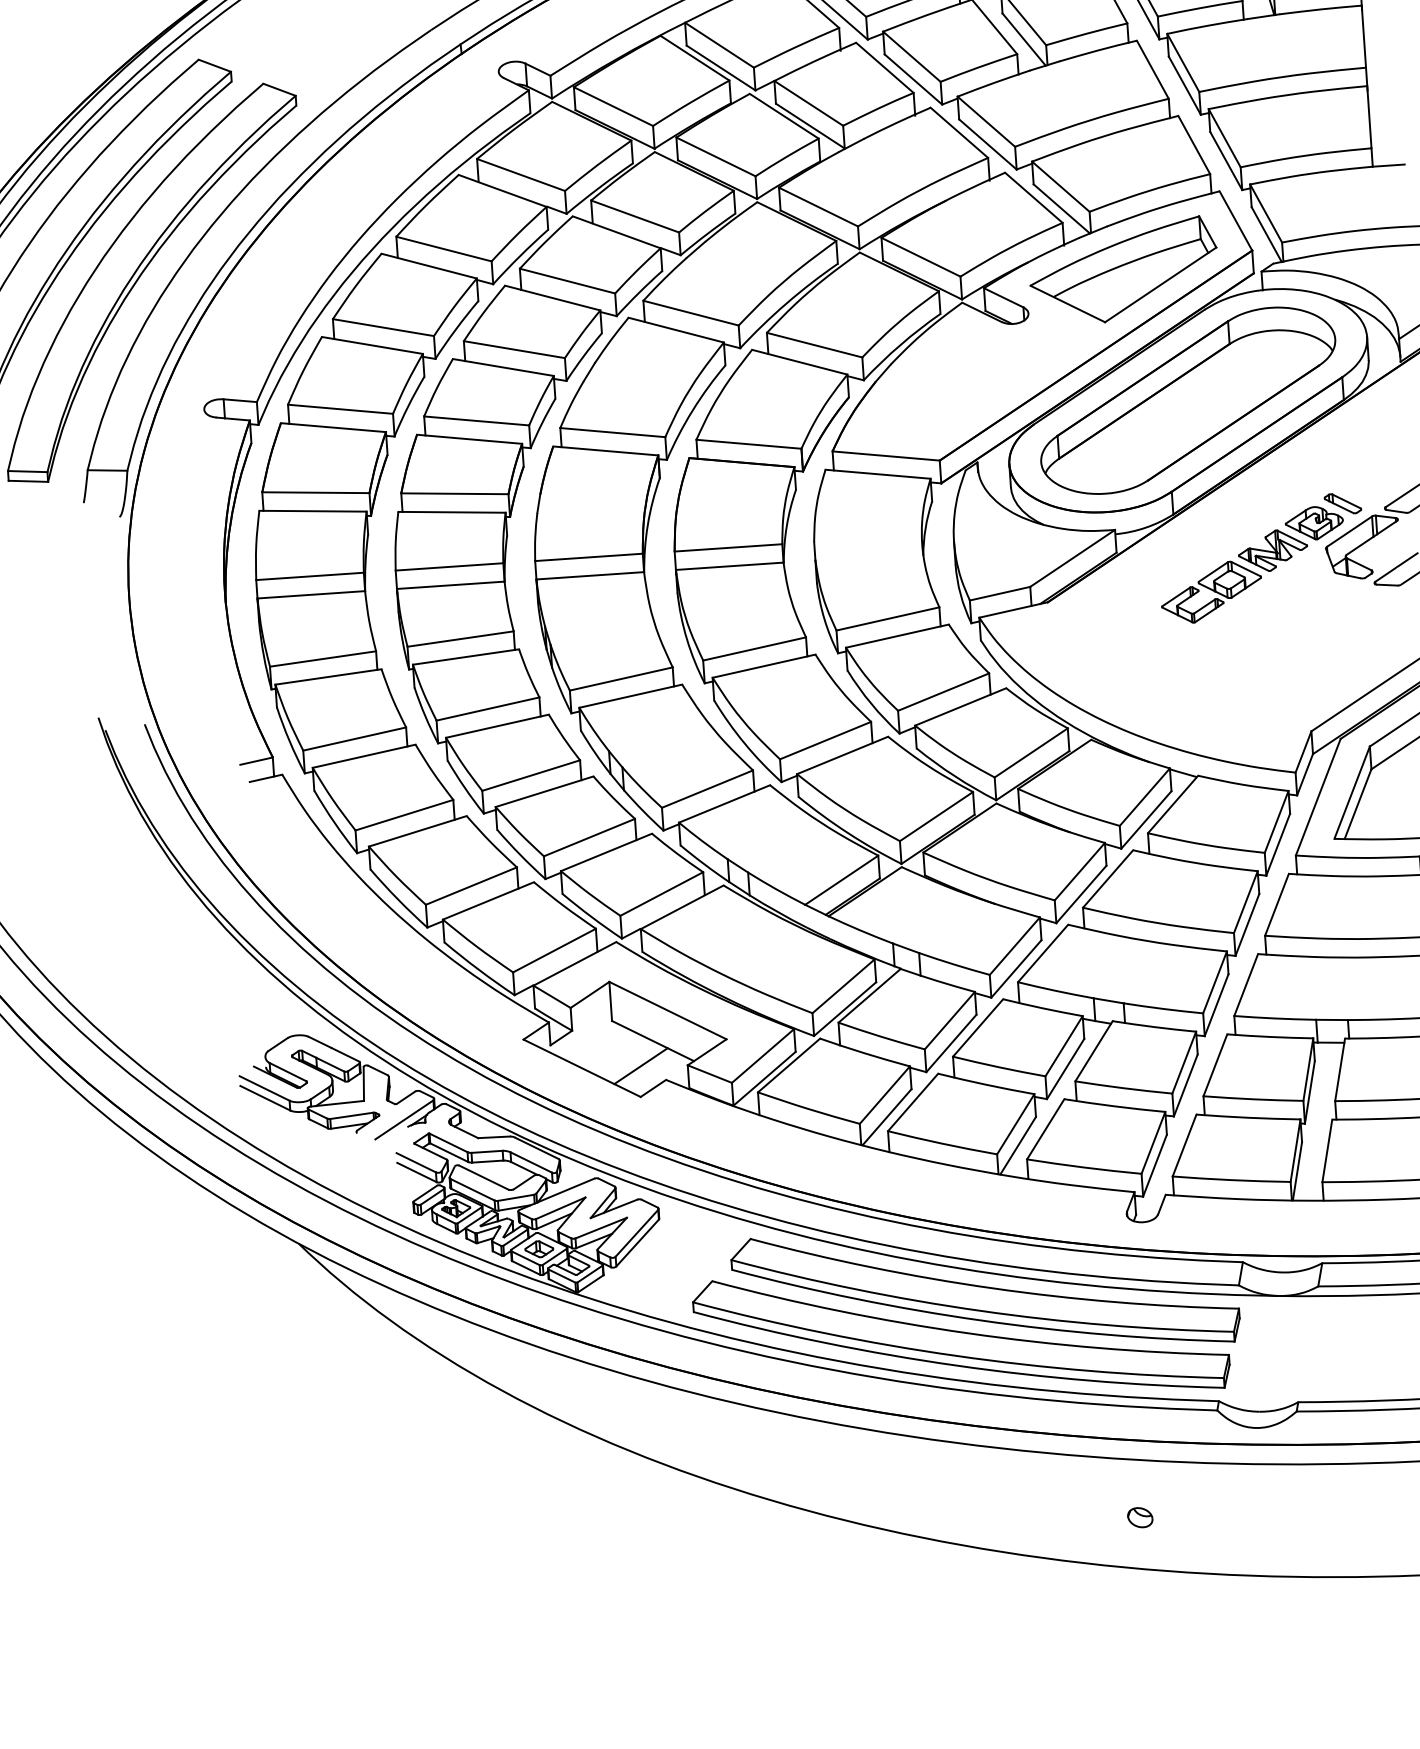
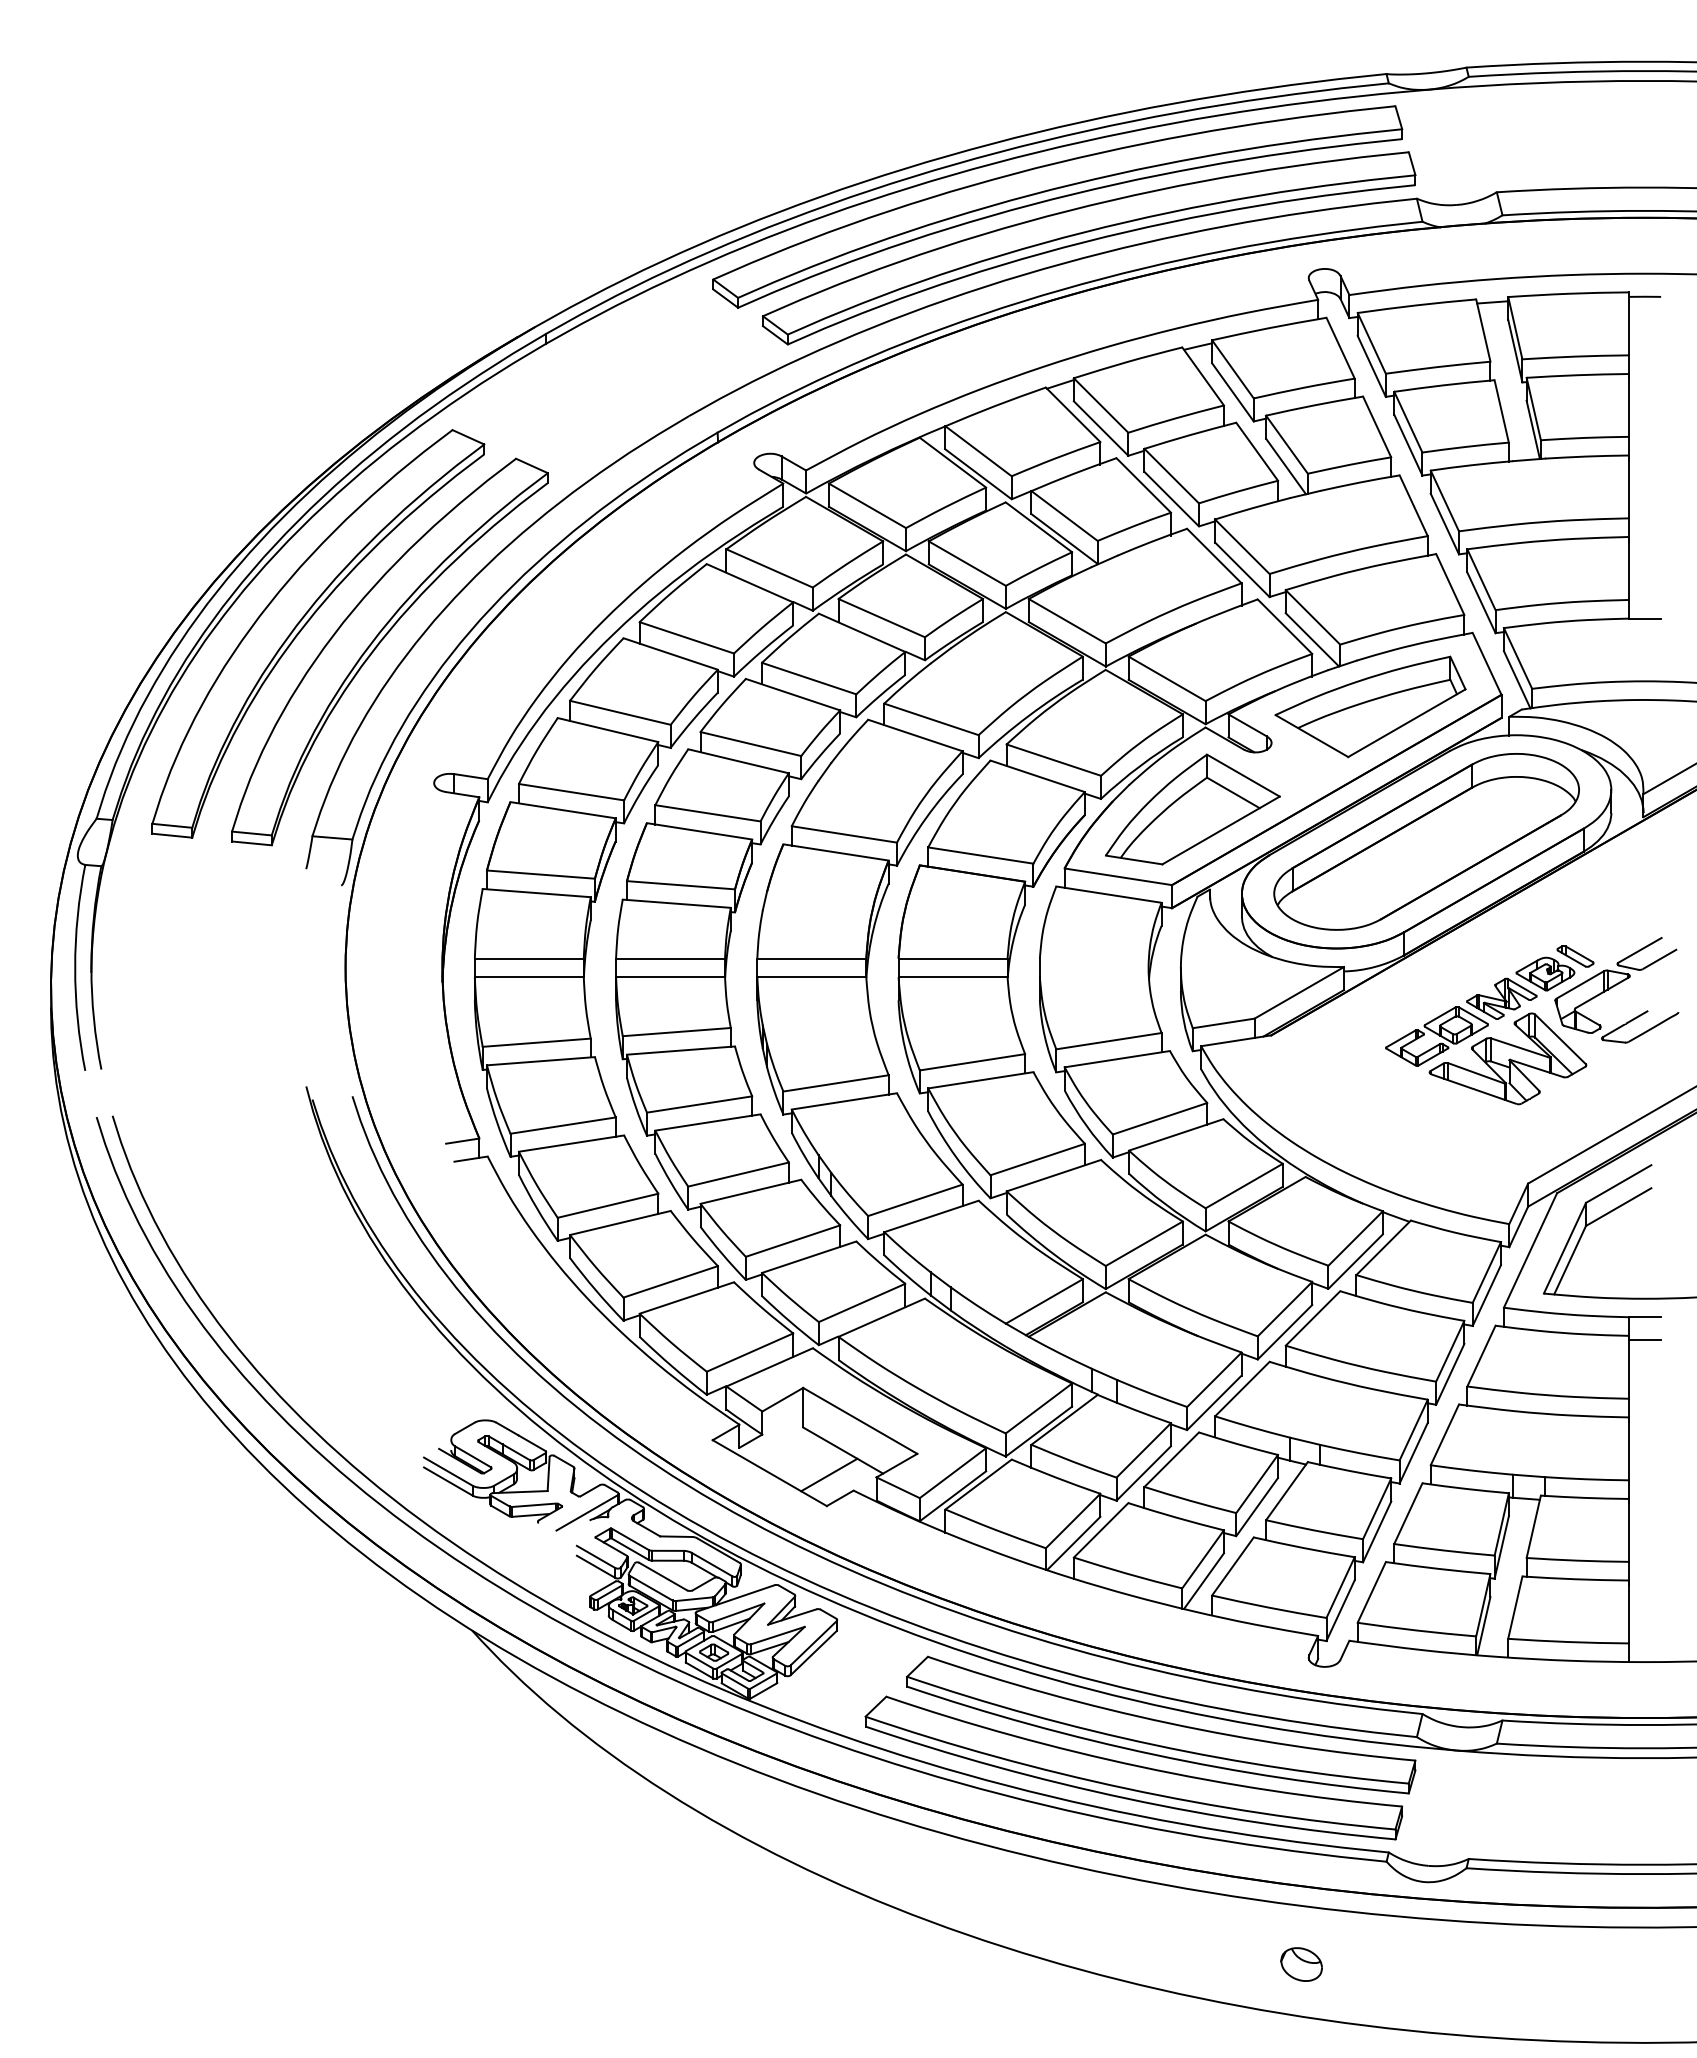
part: (954, 384) -> (1192, 809), added
part: (1282, 609) -> (1507, 1058), added
part: (1140, 1517) -> (1301, 1964), size x1.67

